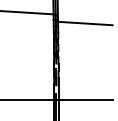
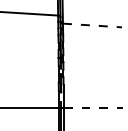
line: (85, 23) -> (92, 25), solid -> dashed
line: (86, 99) -> (93, 107), solid -> dashed

